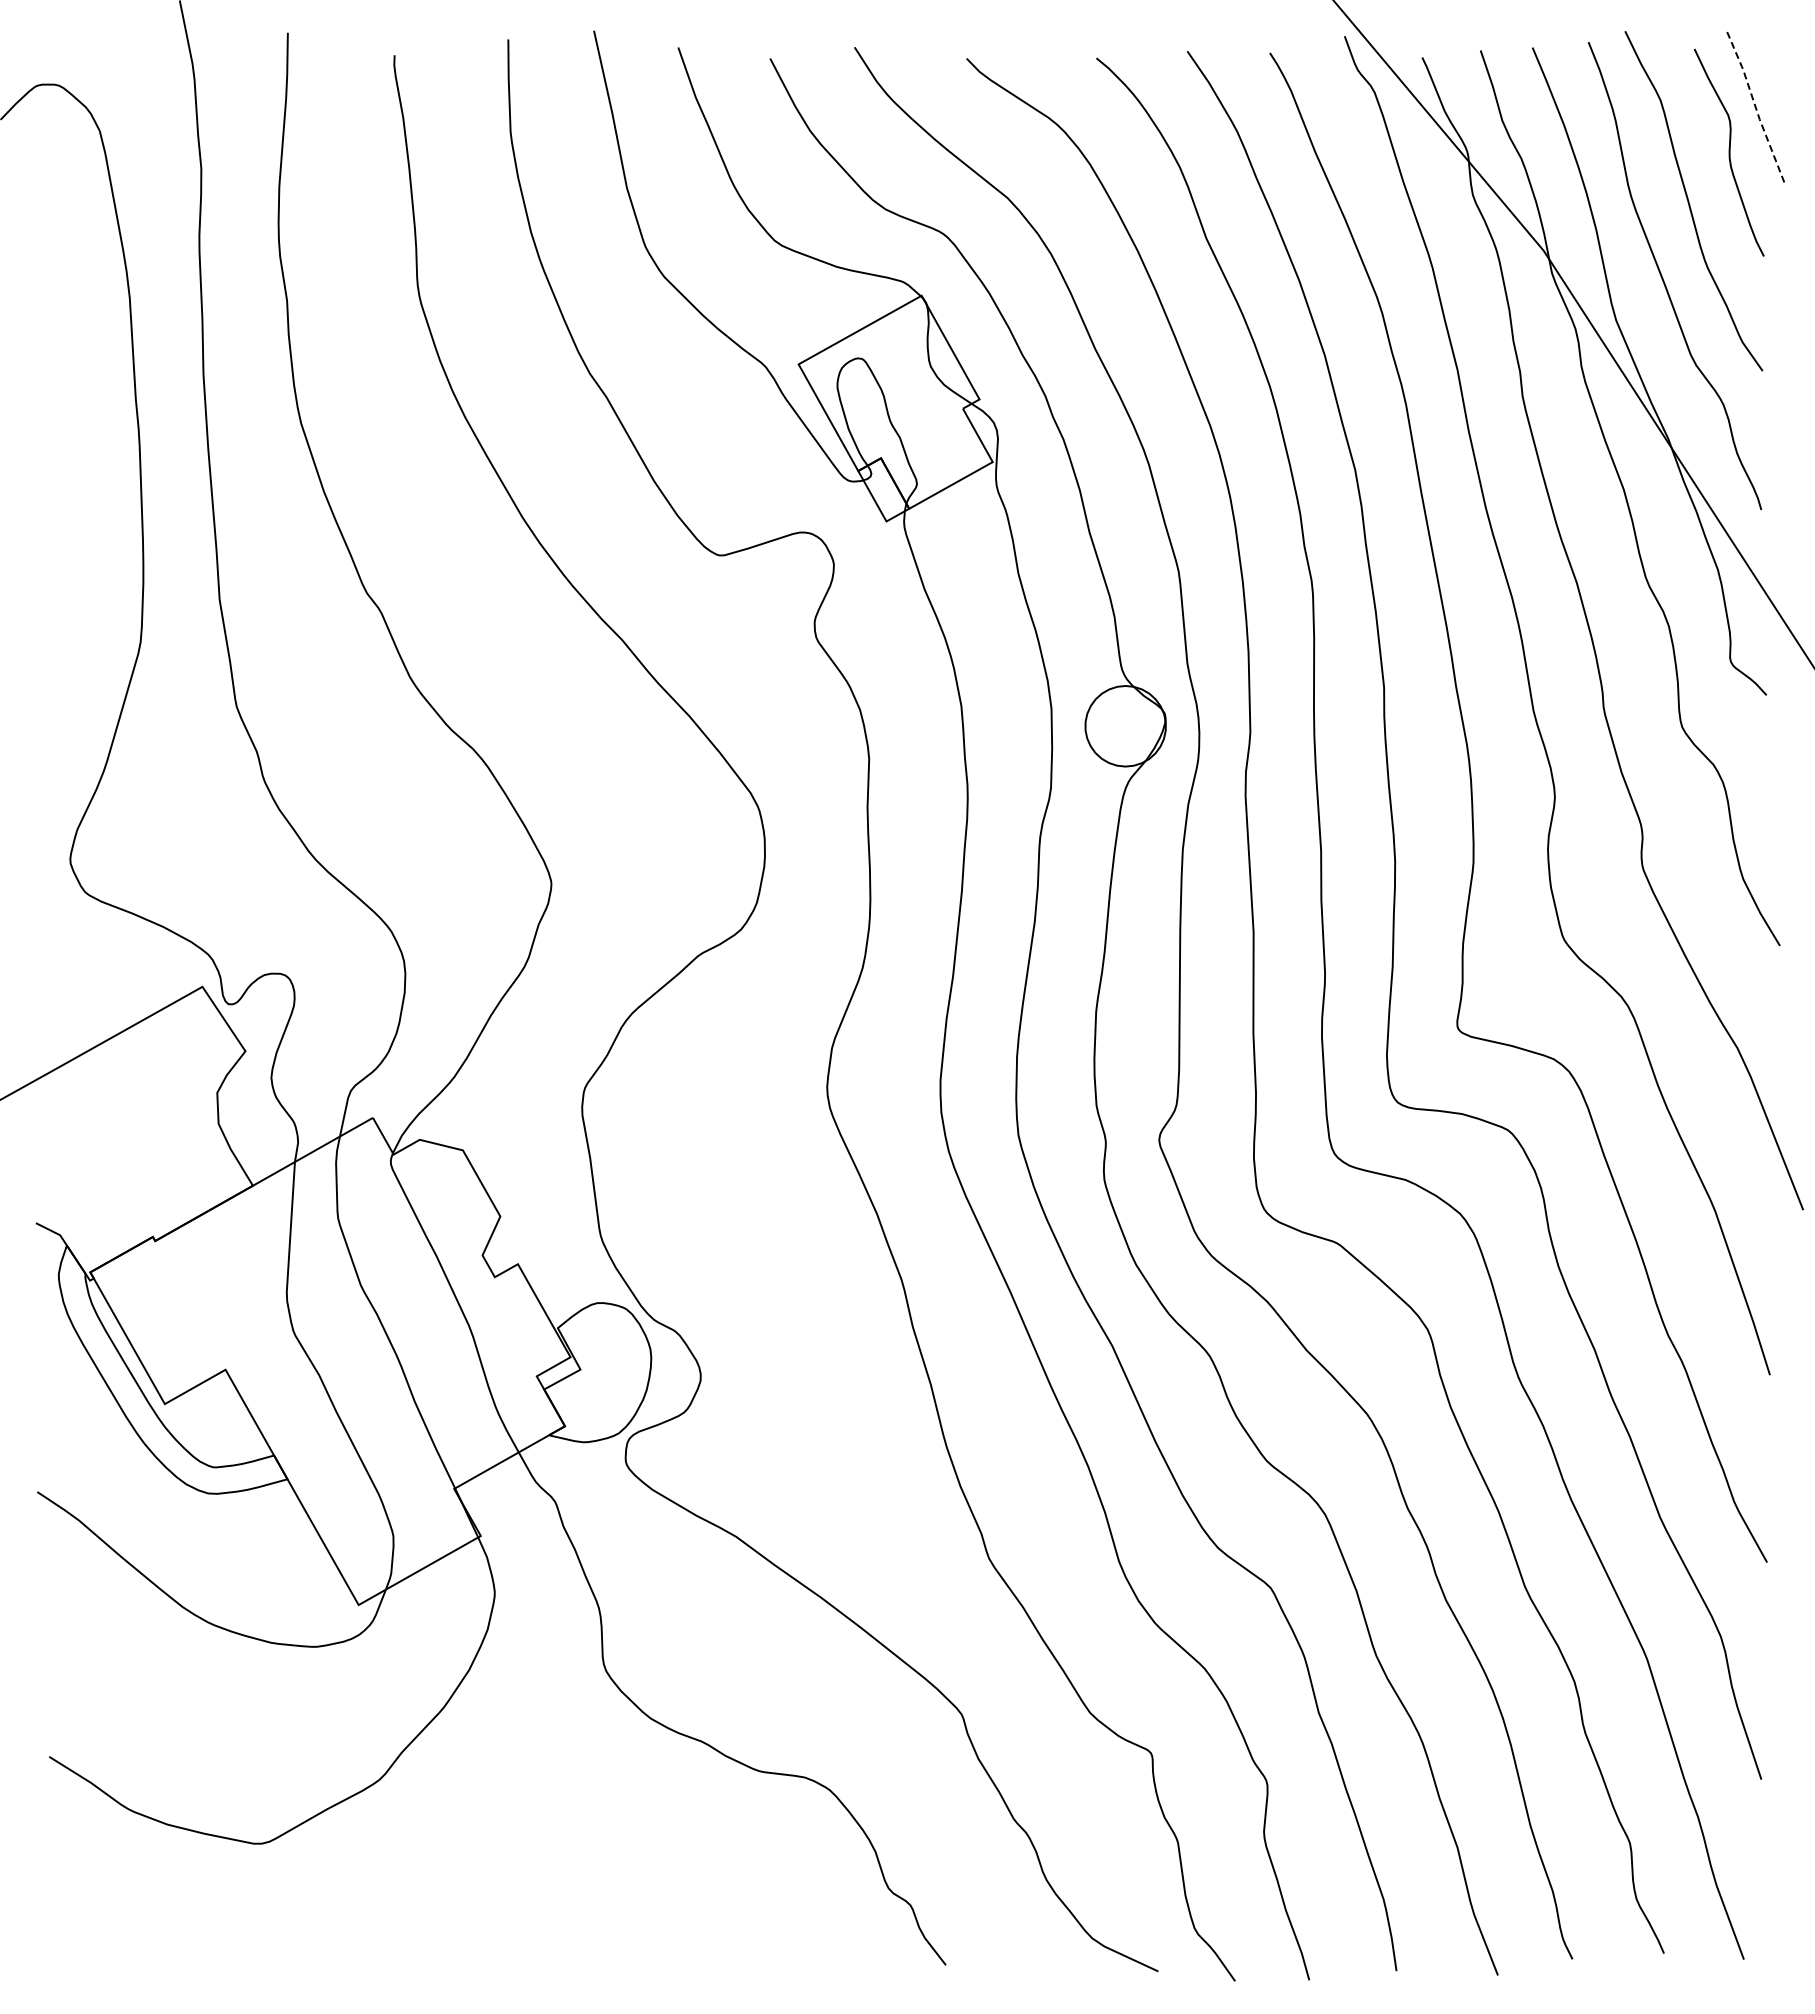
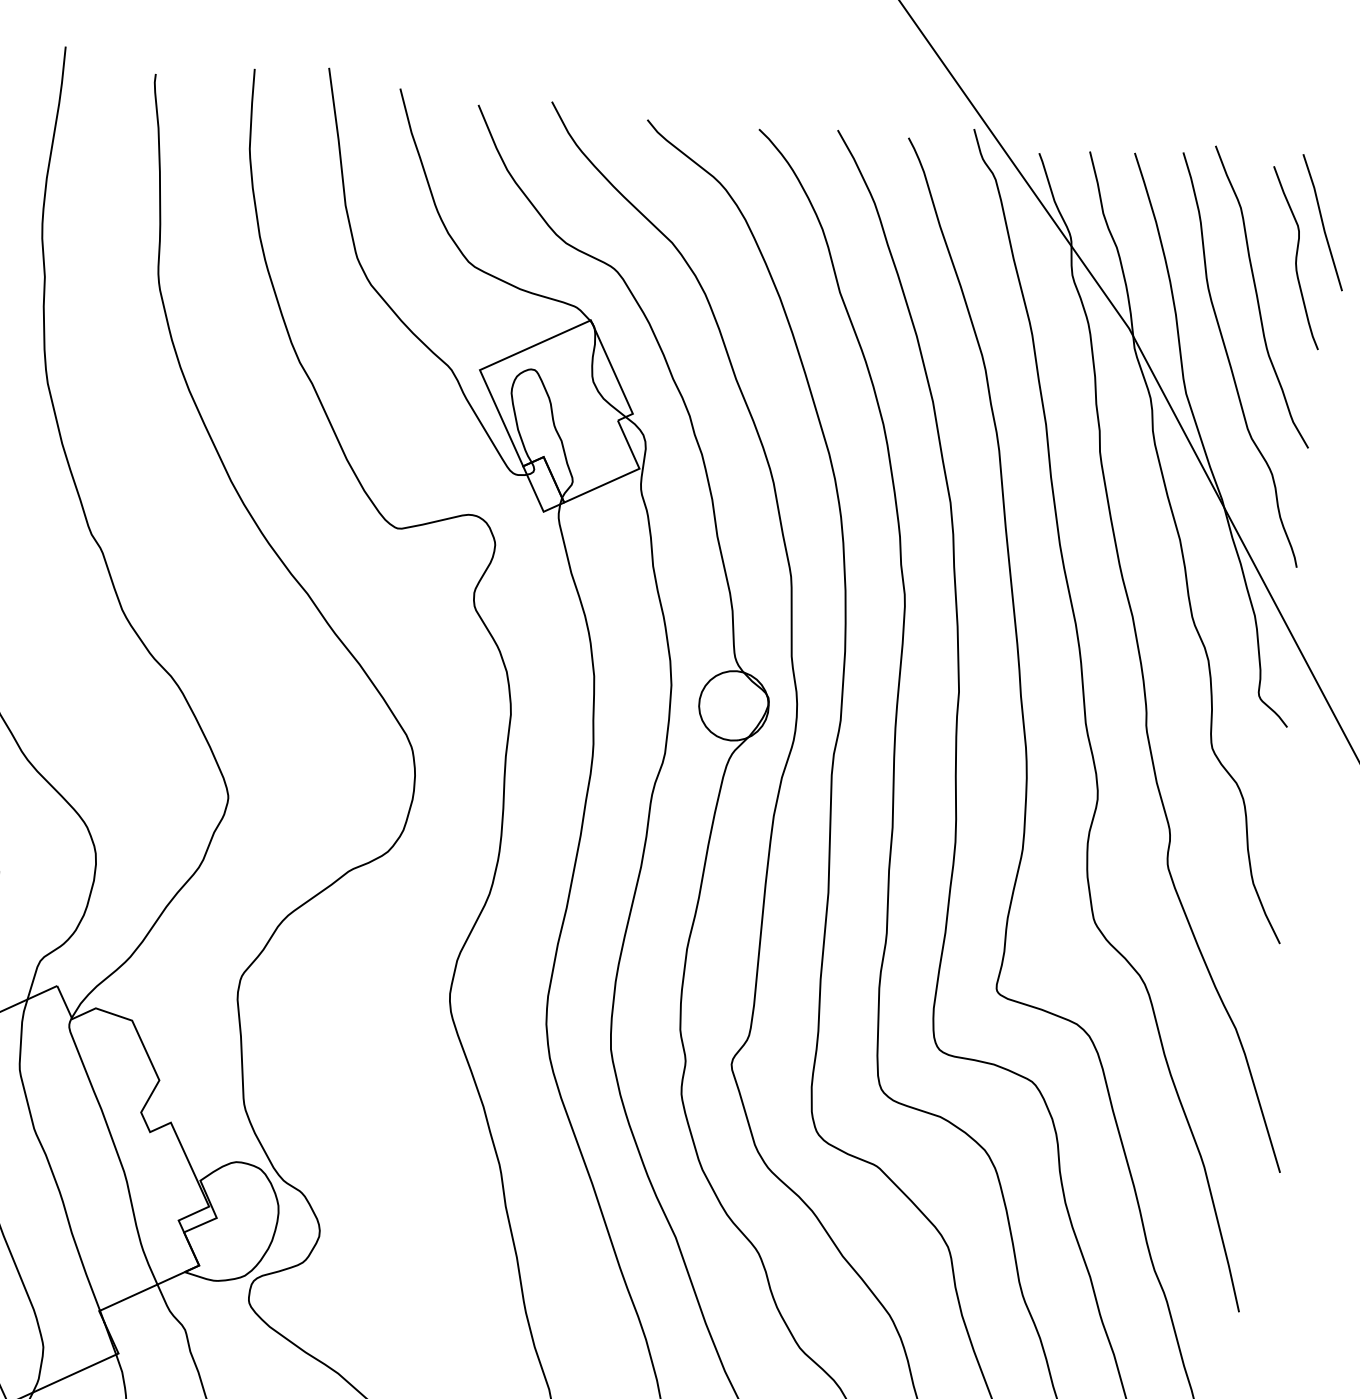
line: (1756, 109) -> (1322, 223), dashed -> solid

